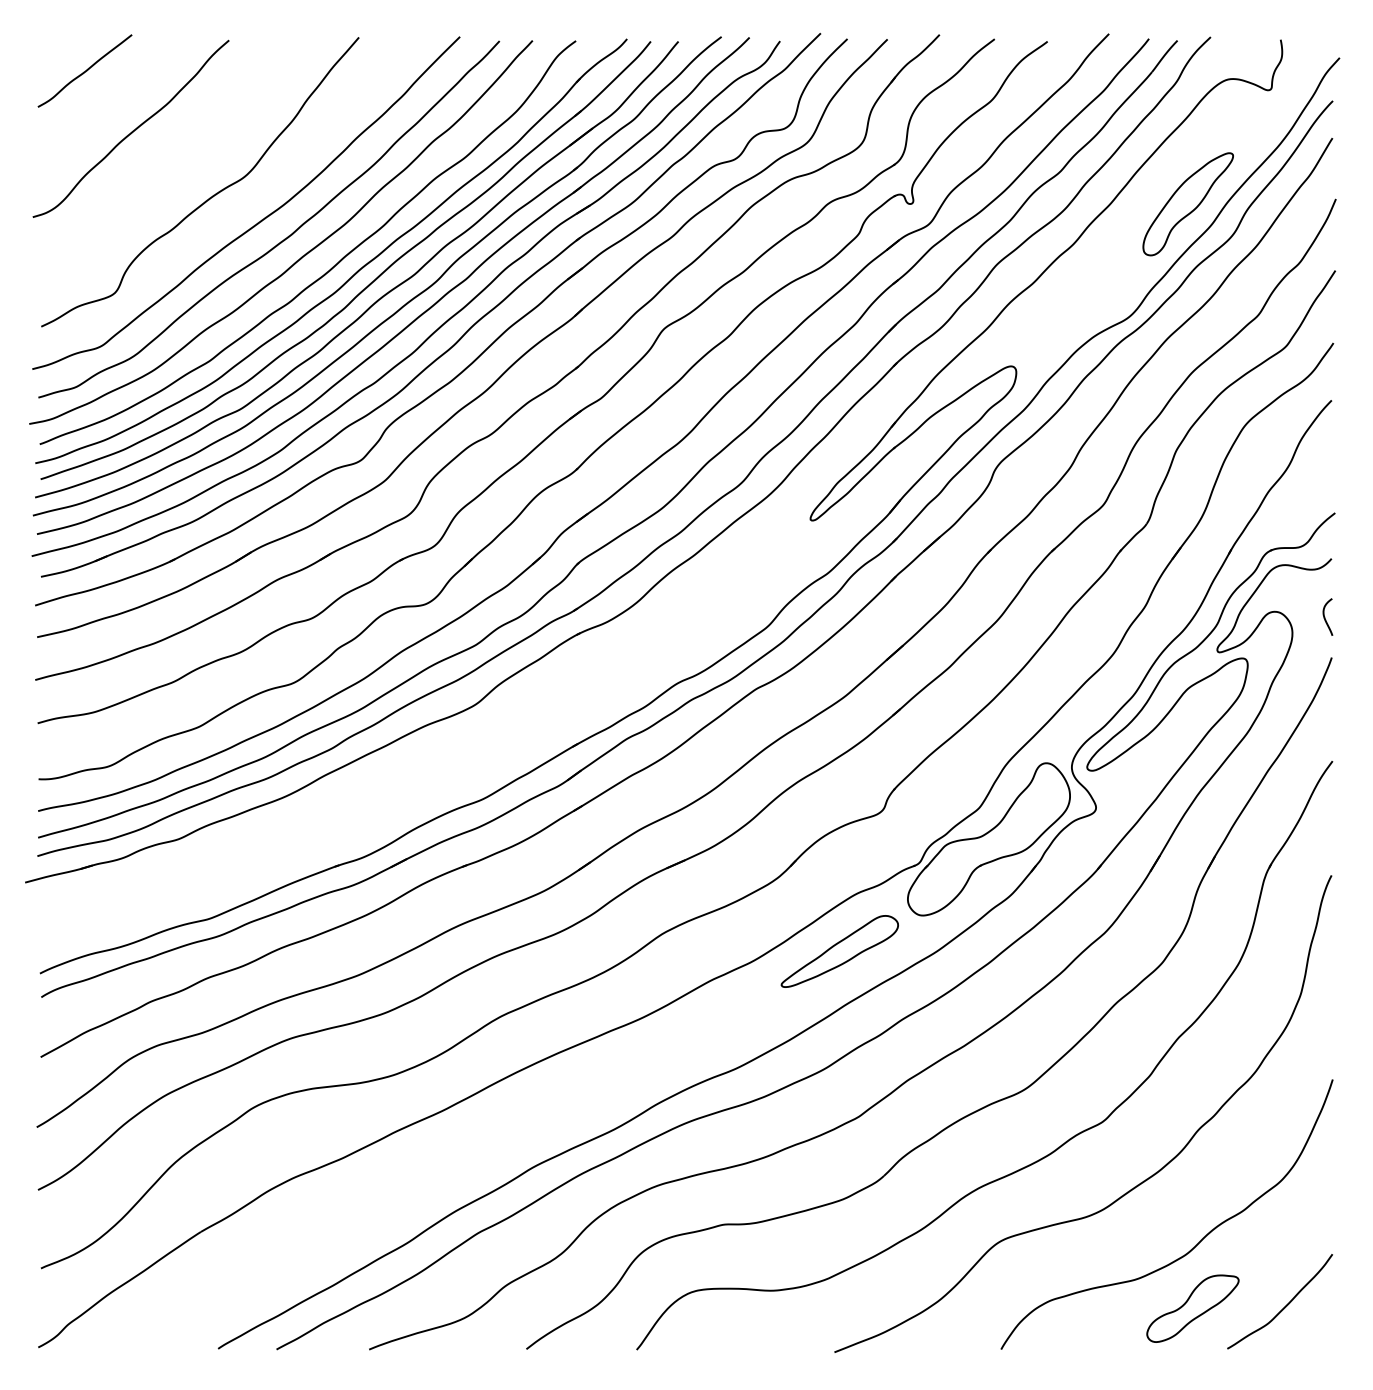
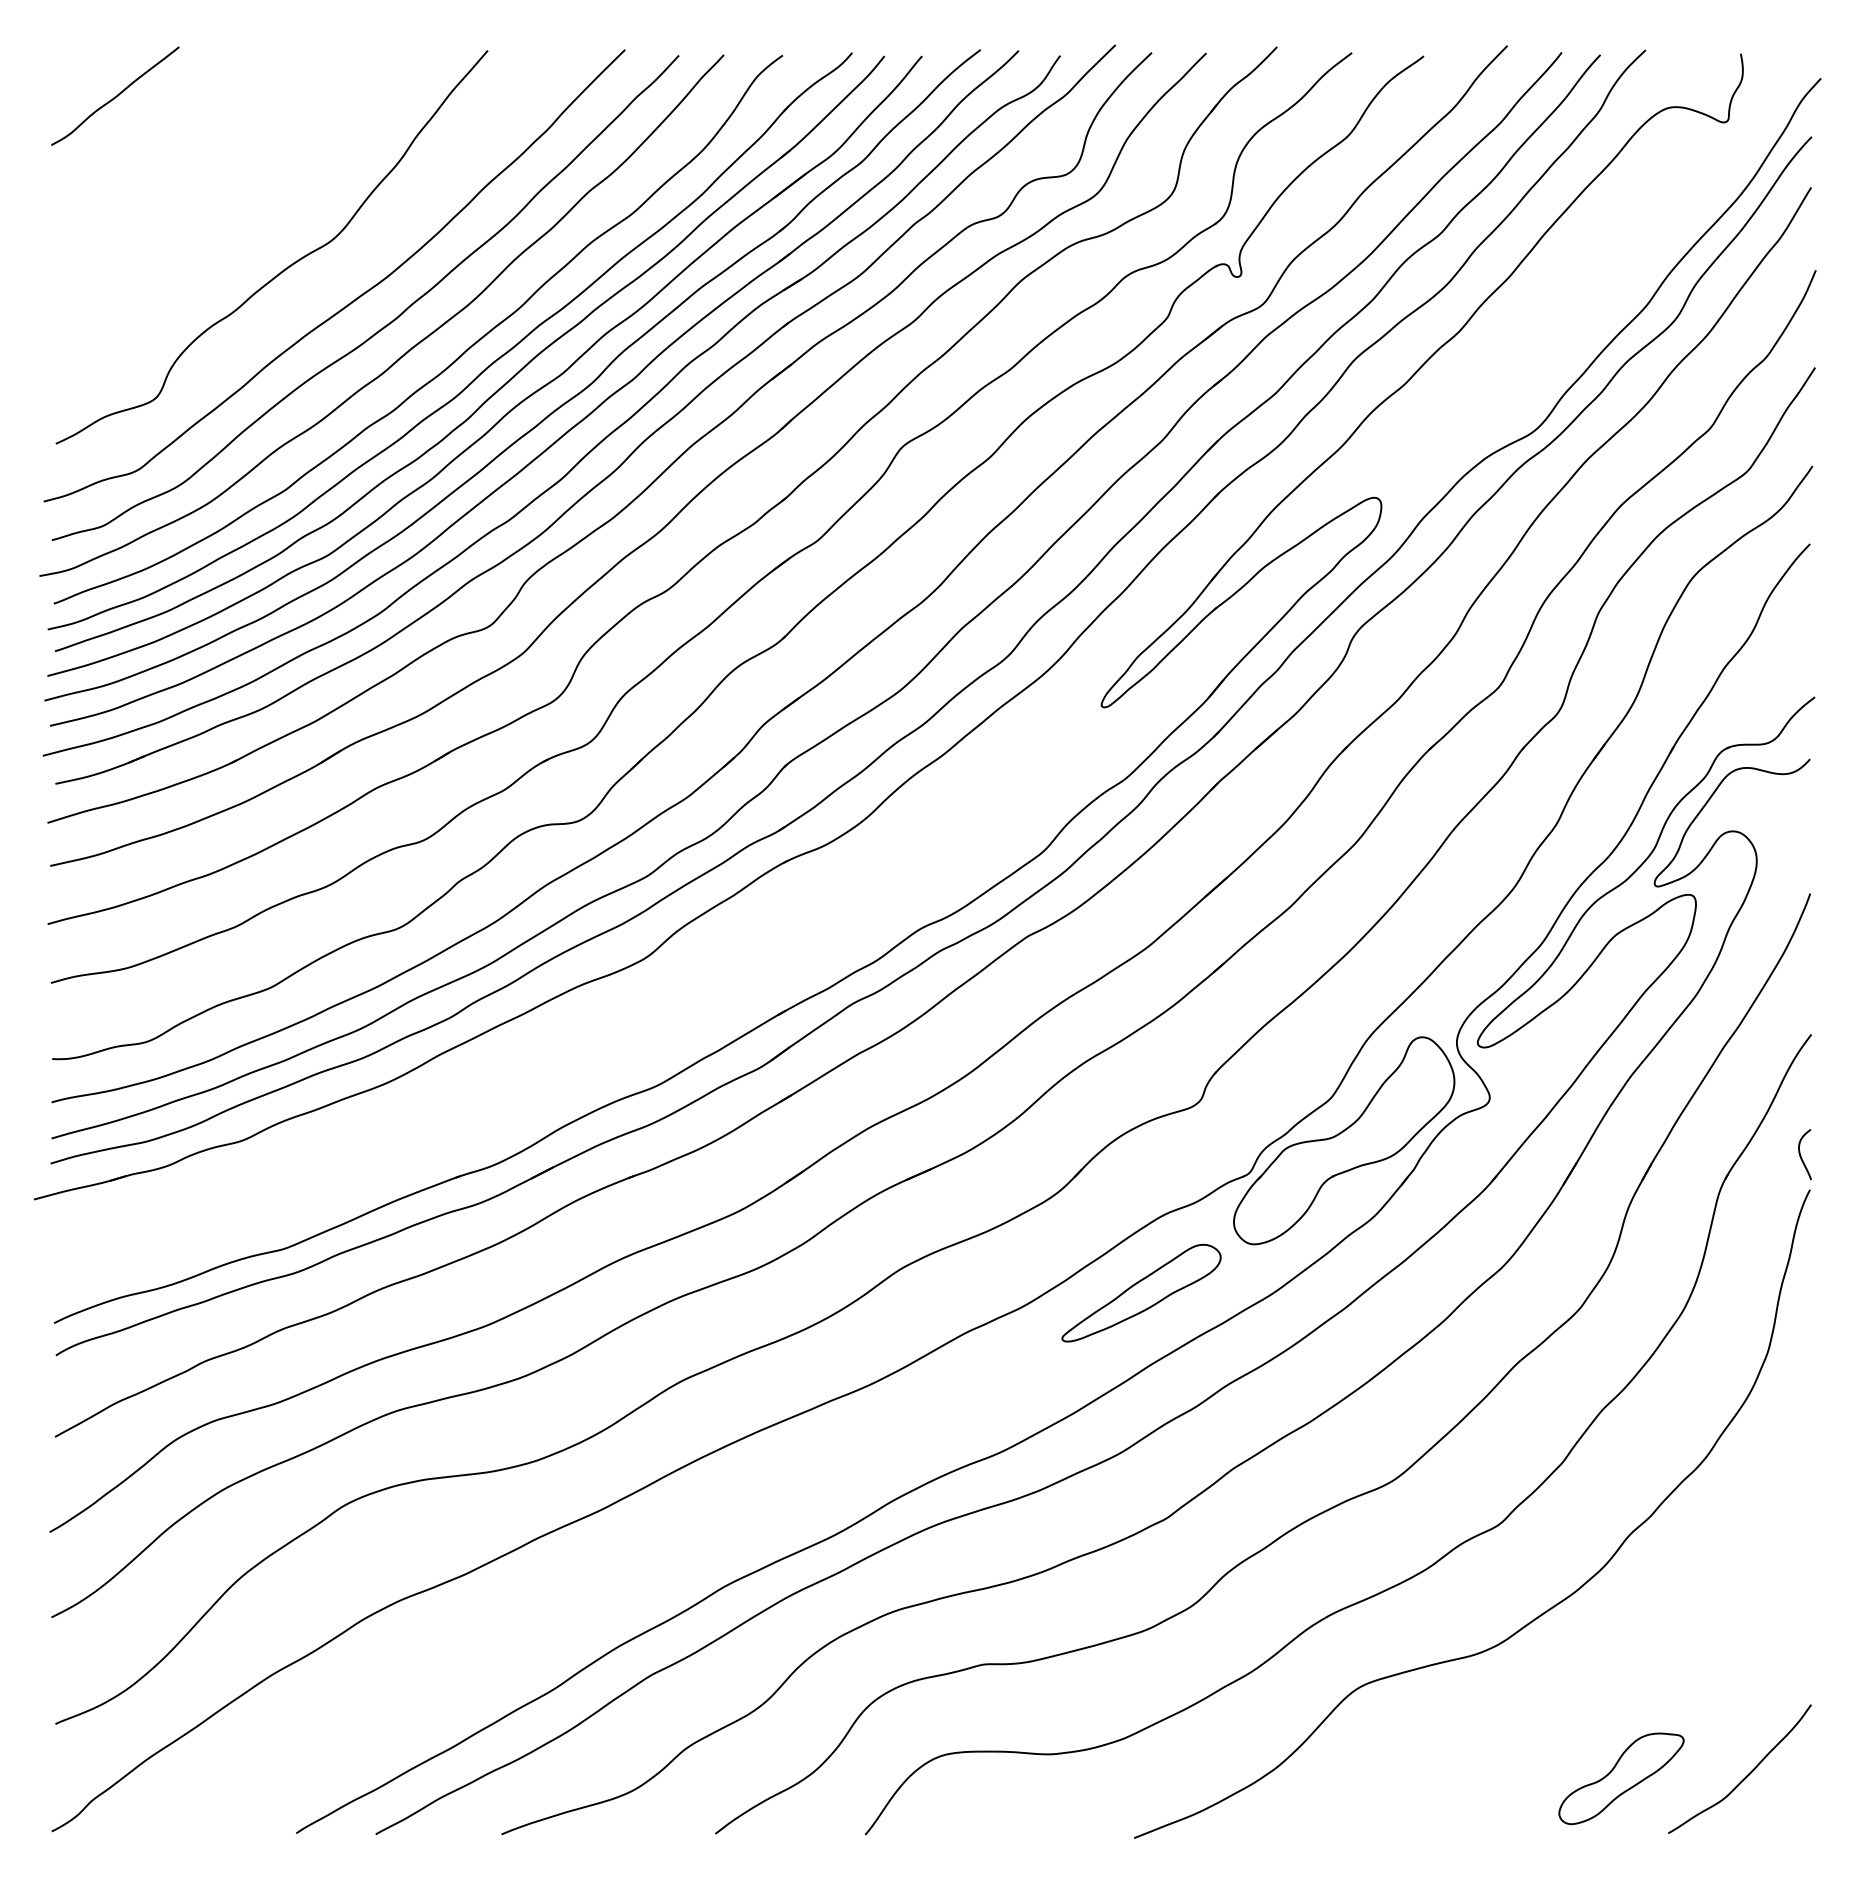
curve: (132, 130) -> (180, 177), removed
part: (1187, 204) -> (1614, 277), removed
curve: (1325, 617) -> (1801, 1155), moved
curve: (1197, 1243) -> (1627, 1690), removed

